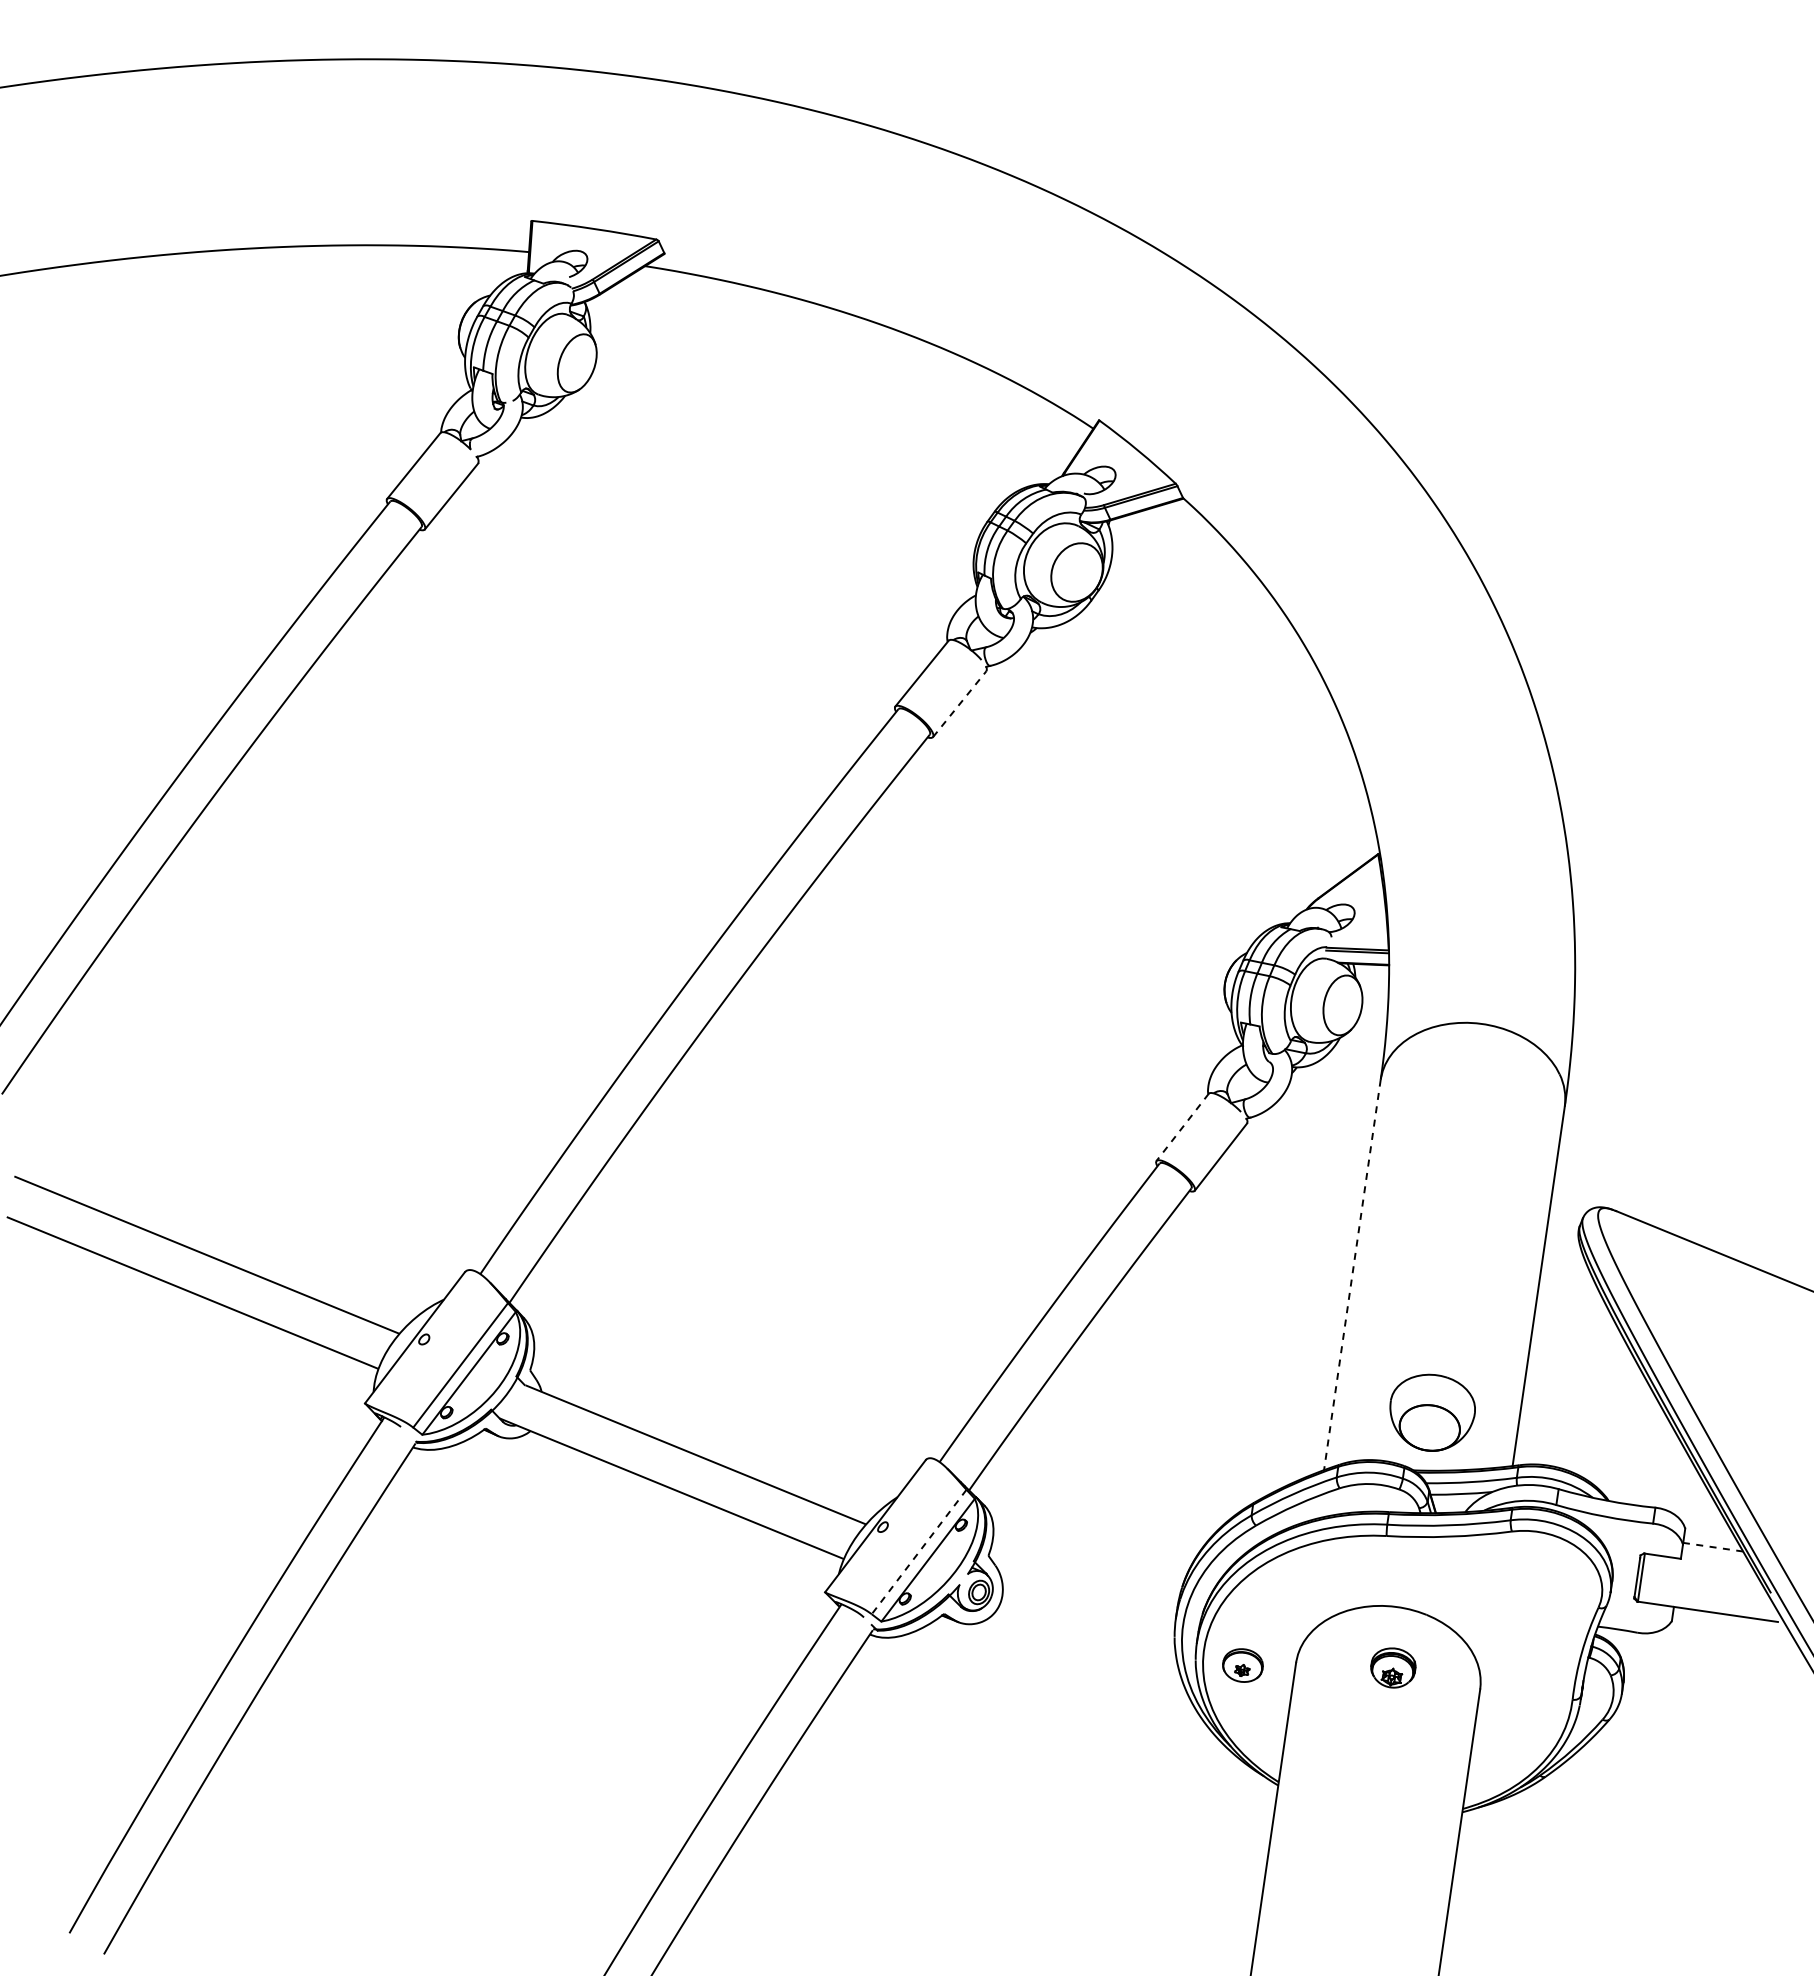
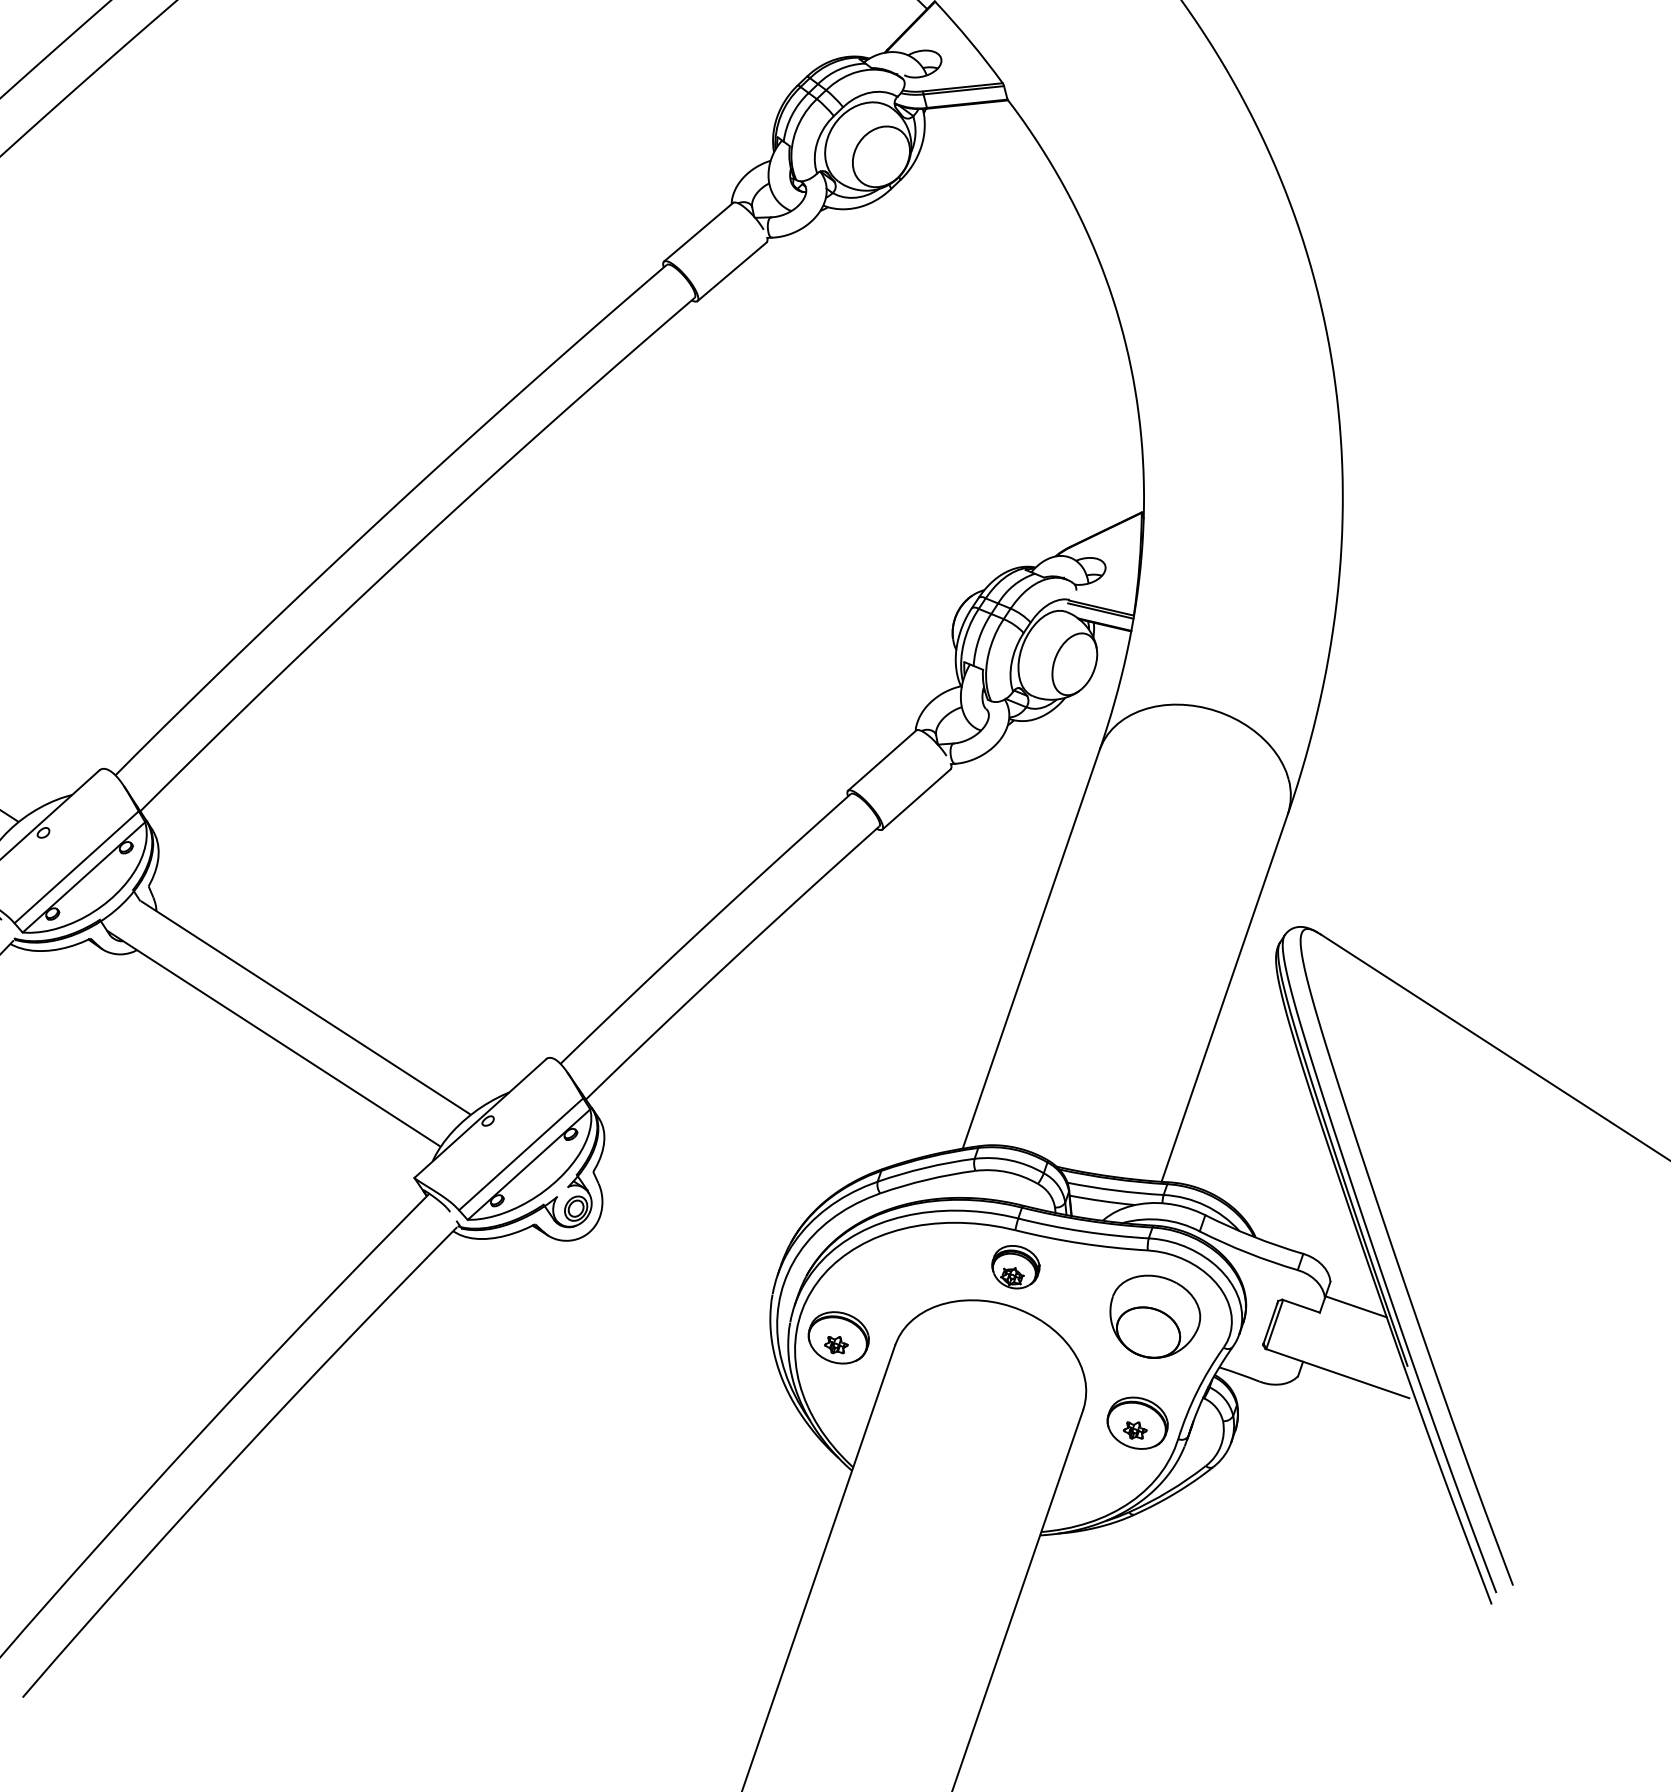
line: (960, 703) -> (733, 271), dashed -> solid
line: (1182, 1127) -> (882, 760), dashed -> solid
line: (1352, 1275) -> (1031, 949), dashed -> solid
part: (1432, 1412) -> (1154, 1316), moved
line: (1712, 1547) -> (1355, 1306), dashed -> solid
line: (918, 1552) -> (520, 1154), dashed -> solid
part: (1242, 1665) -> (838, 1337), size x1.43
part: (1393, 1667) -> (1015, 1266), moved
part: (1532, 1691) -> (1137, 1422), added

